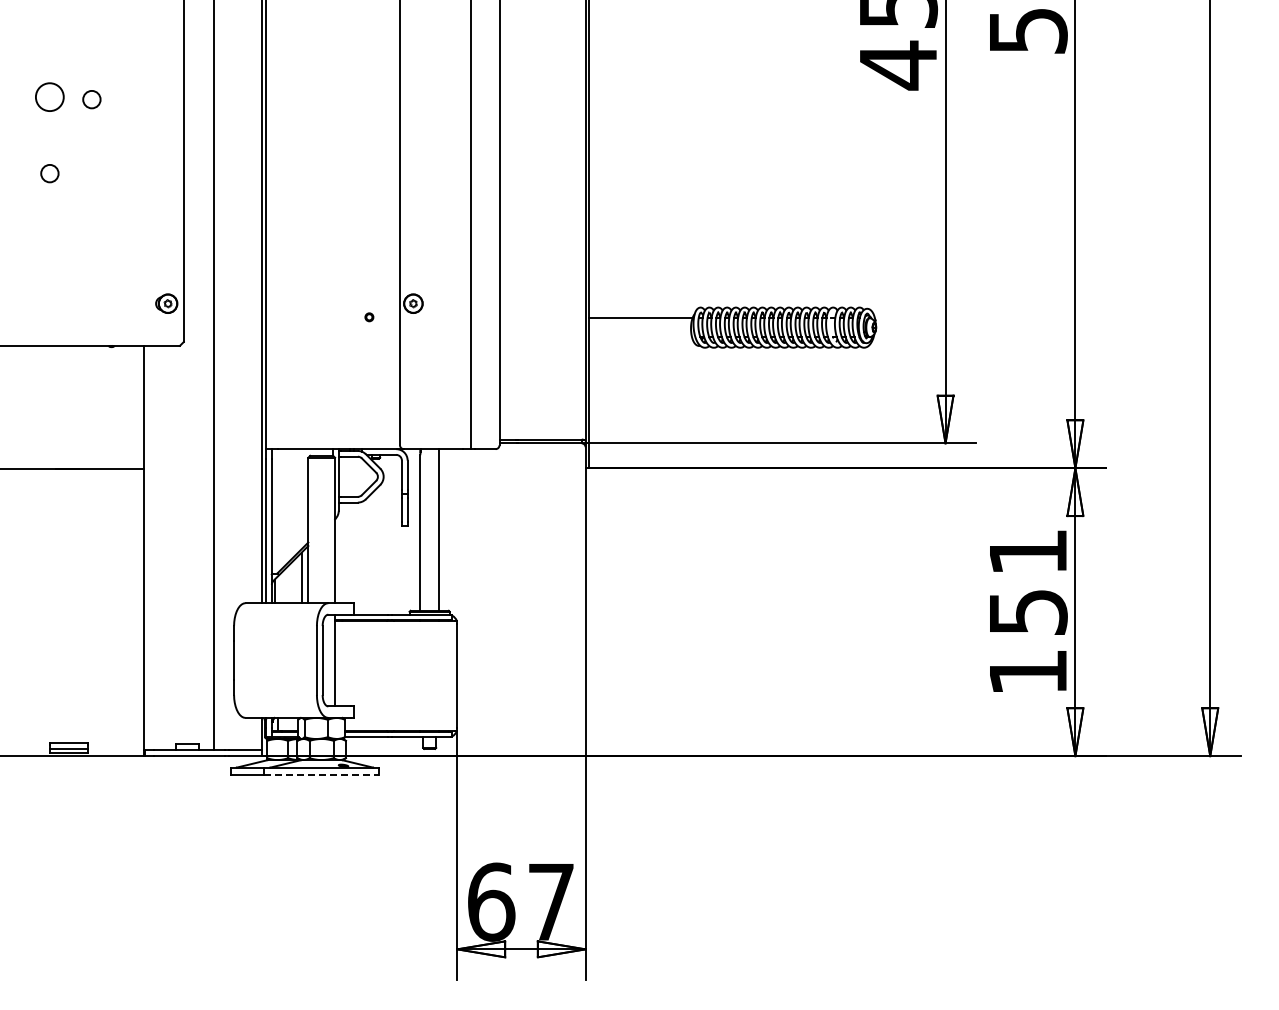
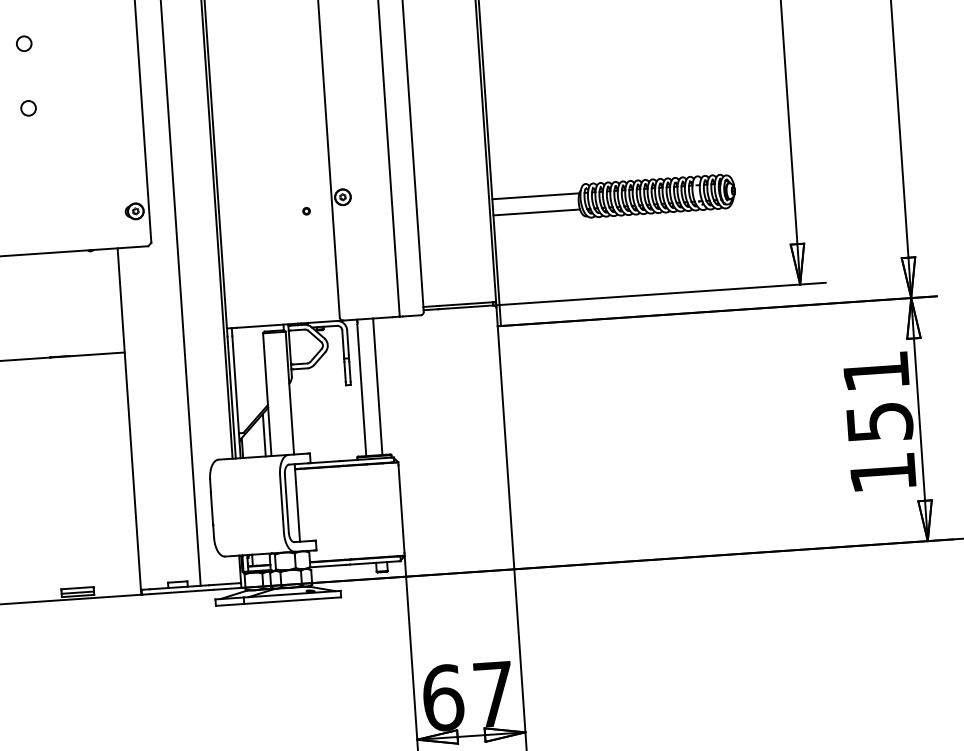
circle: (49, 96) -> (23, 43), size x0.62
circle: (91, 99) -> (59, 43), removed
line: (640, 337) -> (536, 212), added
line: (322, 775) -> (293, 600), dashed -> solid

